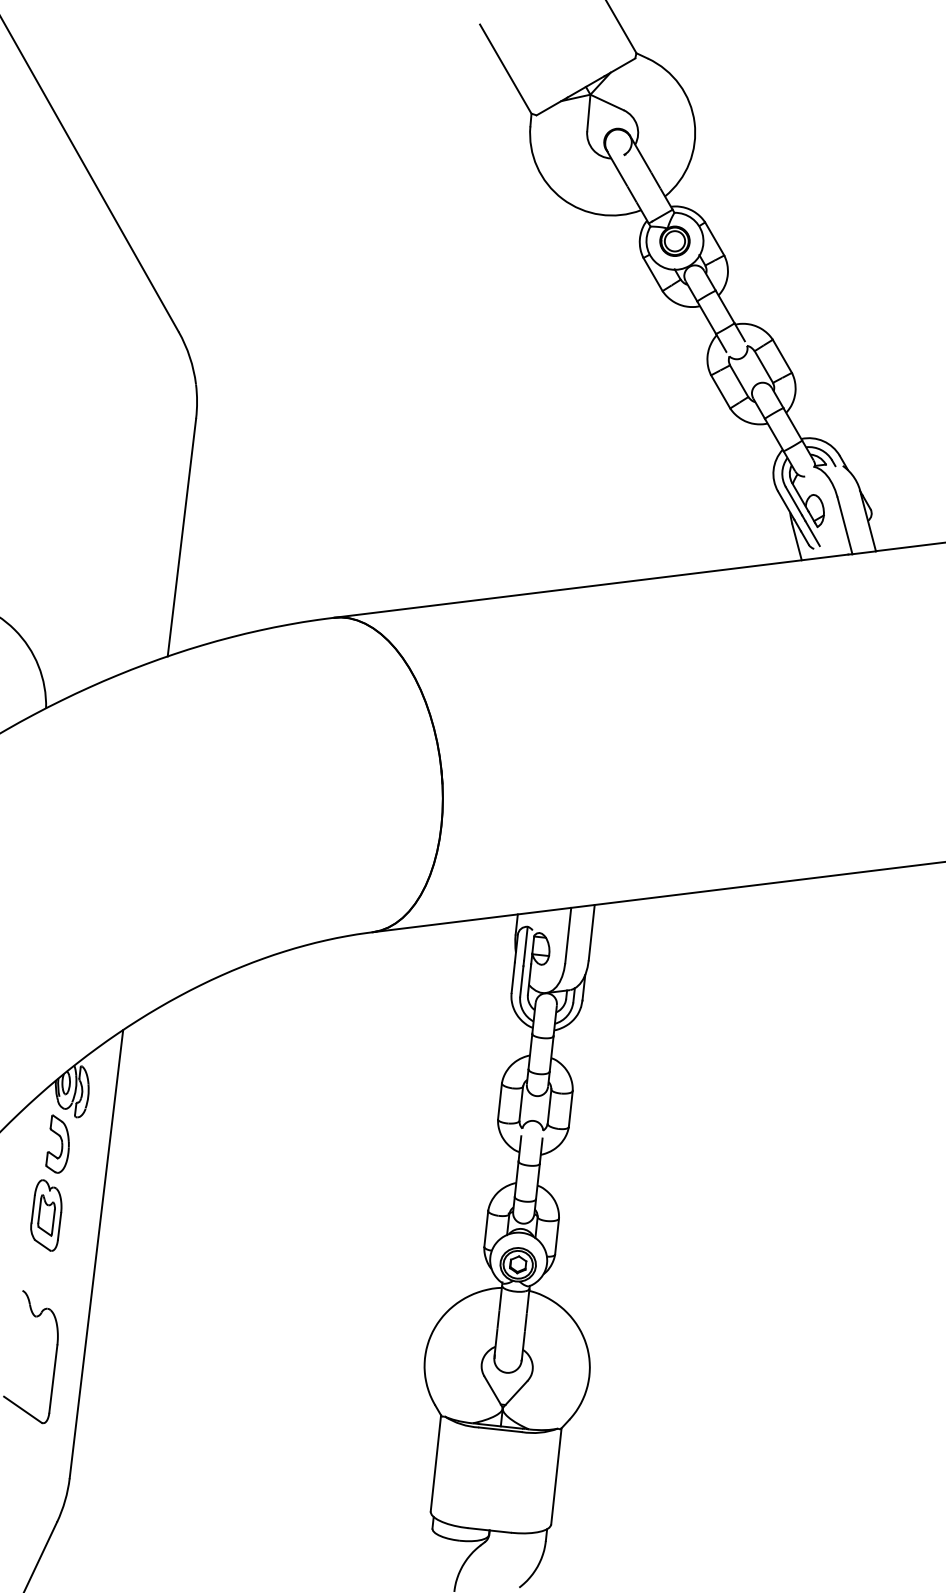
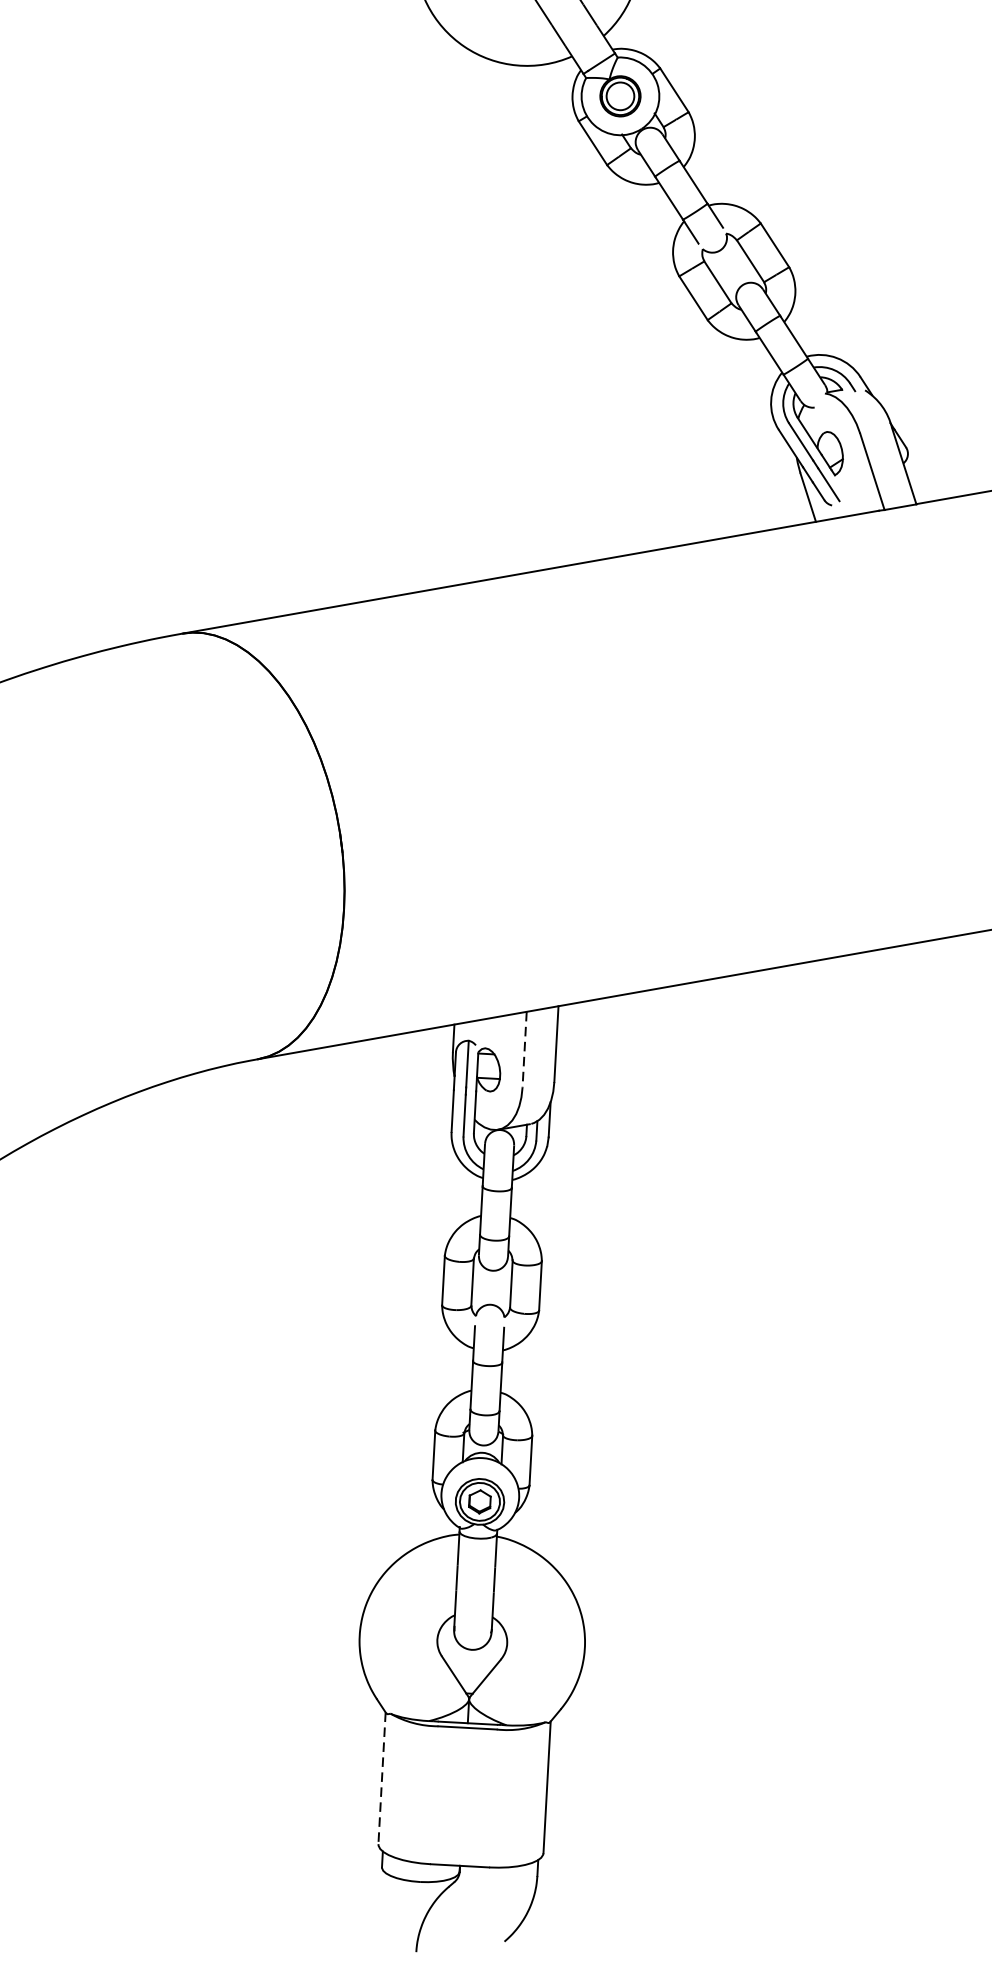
line: (568, 935) -> (524, 1049), solid -> dashed
line: (435, 1463) -> (381, 1778), solid -> dashed

